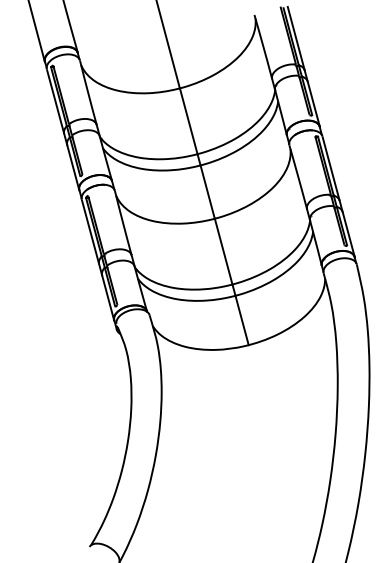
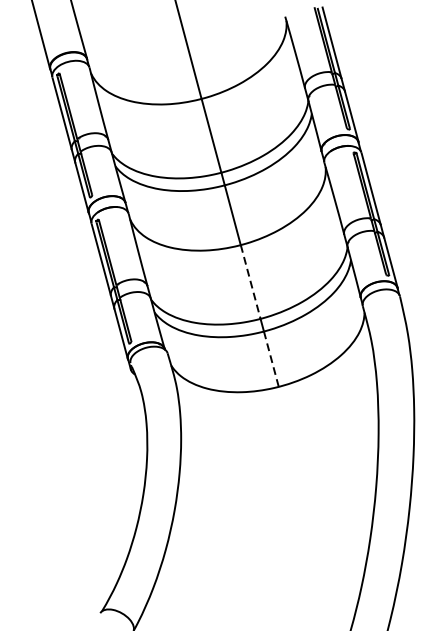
line: (223, 252) -> (250, 282), solid -> dashed
line: (242, 320) -> (271, 359), solid -> dashed

